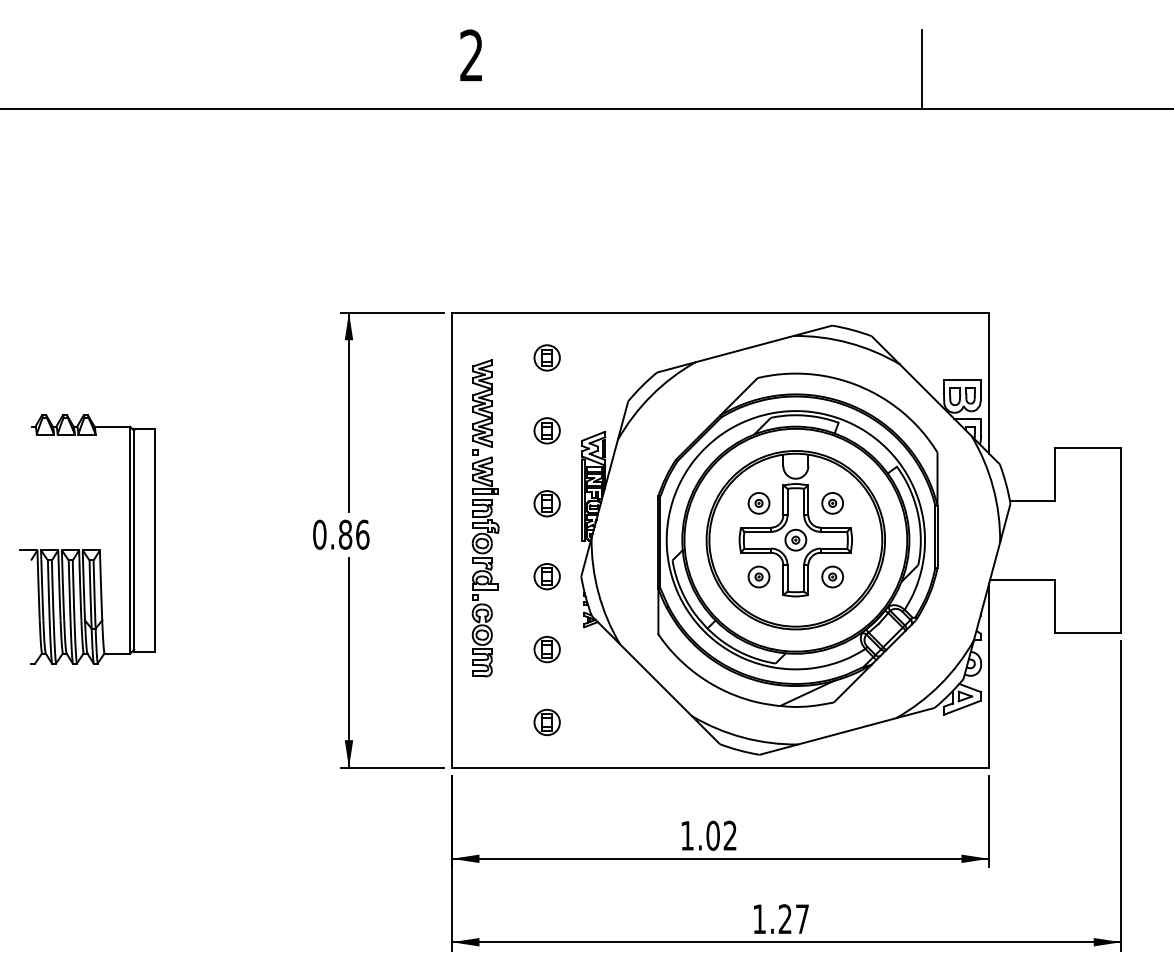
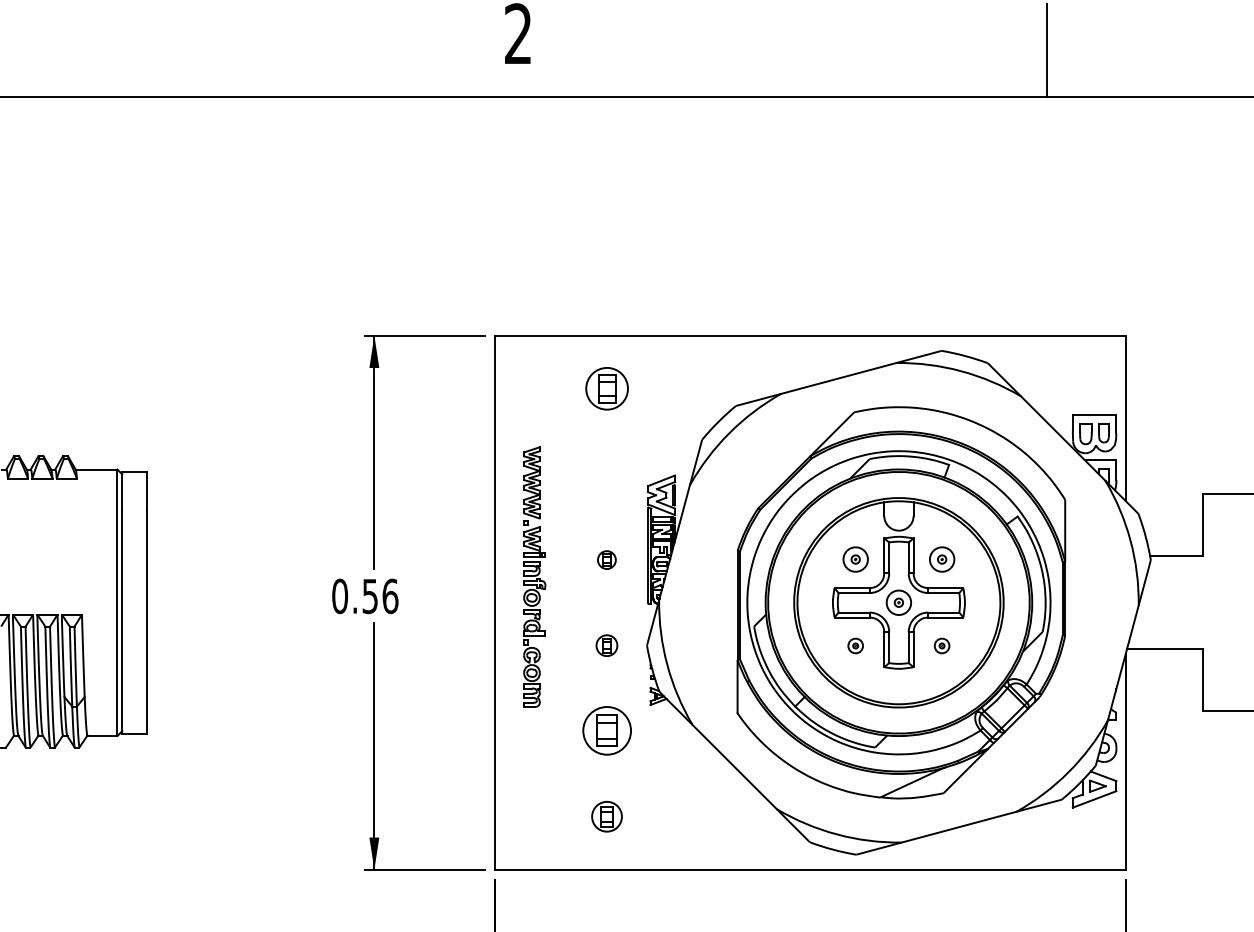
part: (546, 357) -> (606, 388), size x1.4
part: (546, 430) -> (606, 473), removed
part: (546, 503) -> (606, 559), size x0.6
part: (485, 518) -> (534, 577), size x0.7
text: (345, 534) -> (370, 596), 0.86 -> 0.56
part: (546, 576) -> (606, 645), size x0.7
part: (758, 576) -> (855, 645), size x0.6
part: (832, 576) -> (941, 645), size x0.6
part: (546, 649) -> (606, 731), size x1.6

